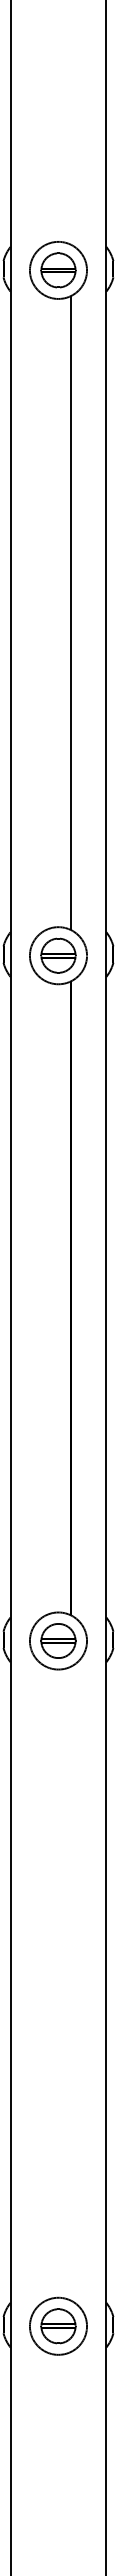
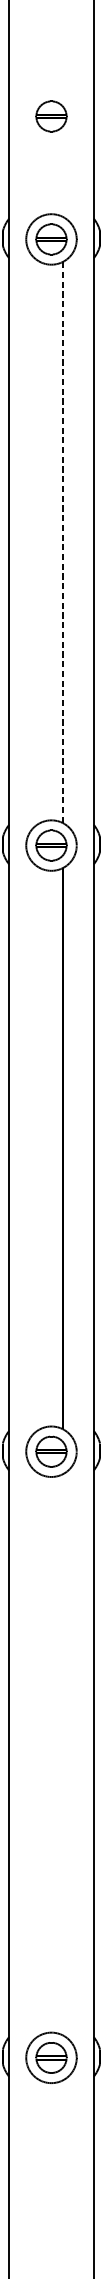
part: (58, 131) -> (51, 116), added
line: (71, 612) -> (62, 542), solid -> dashed

